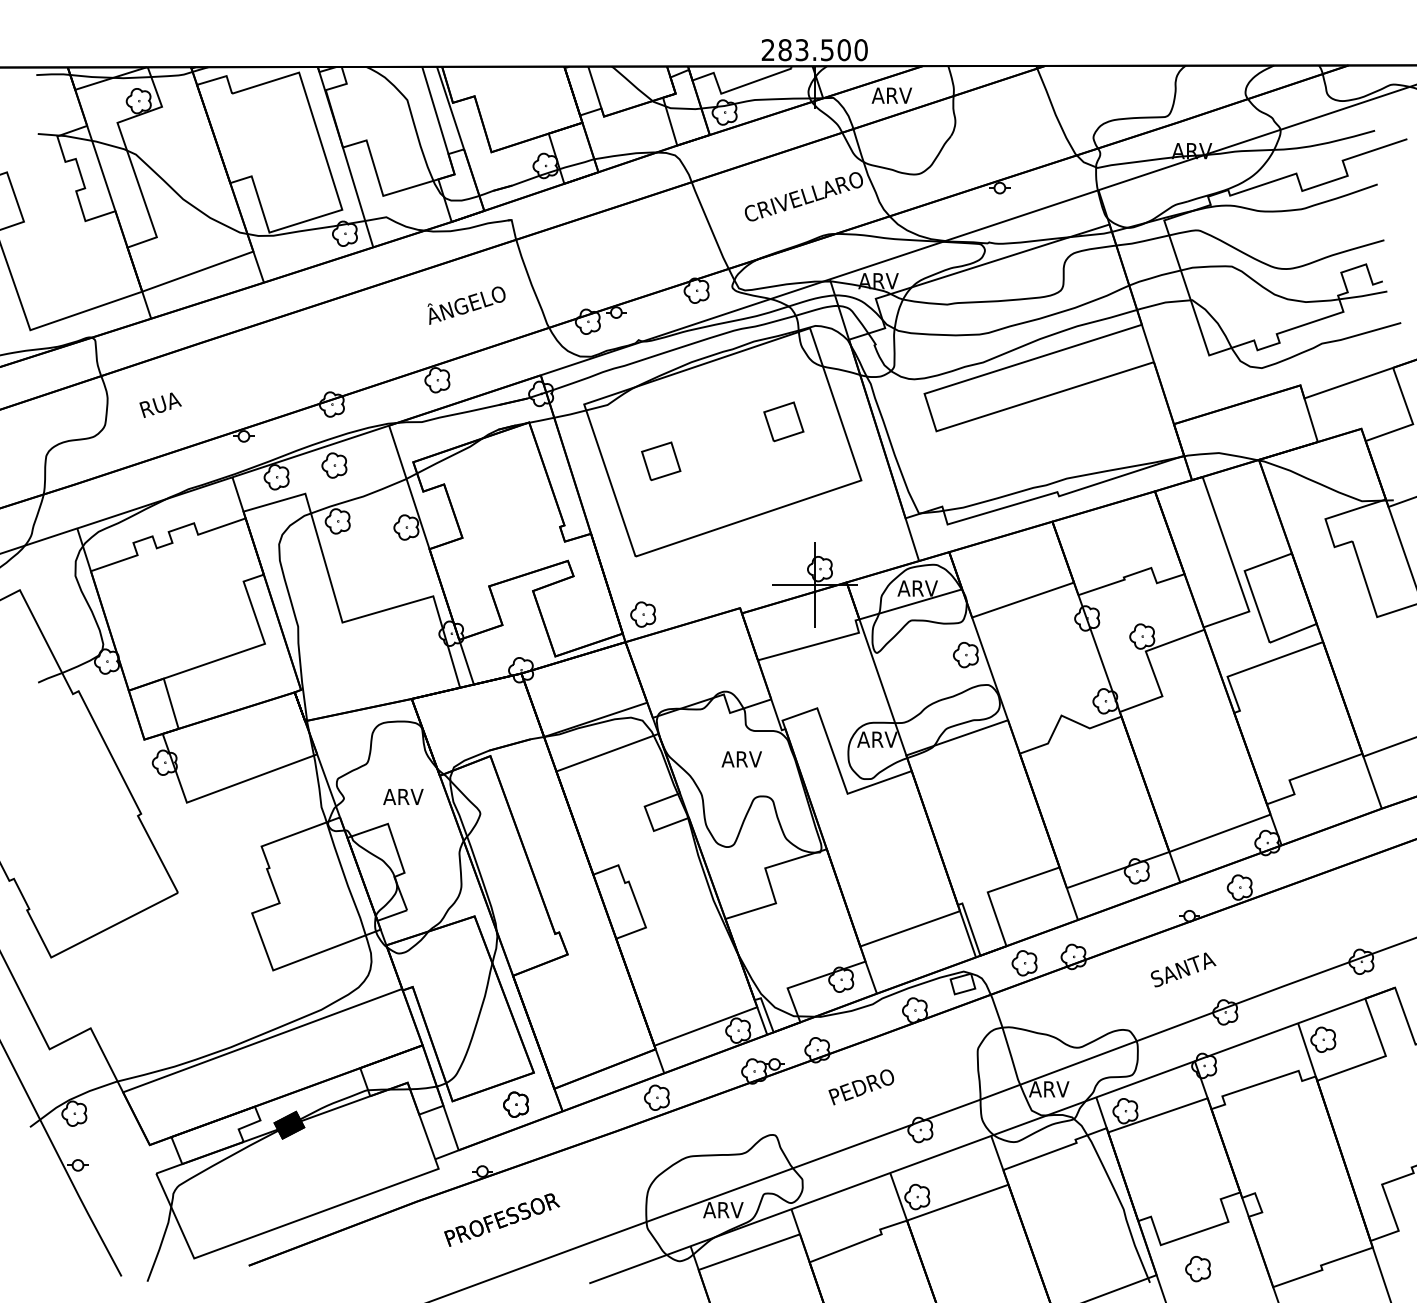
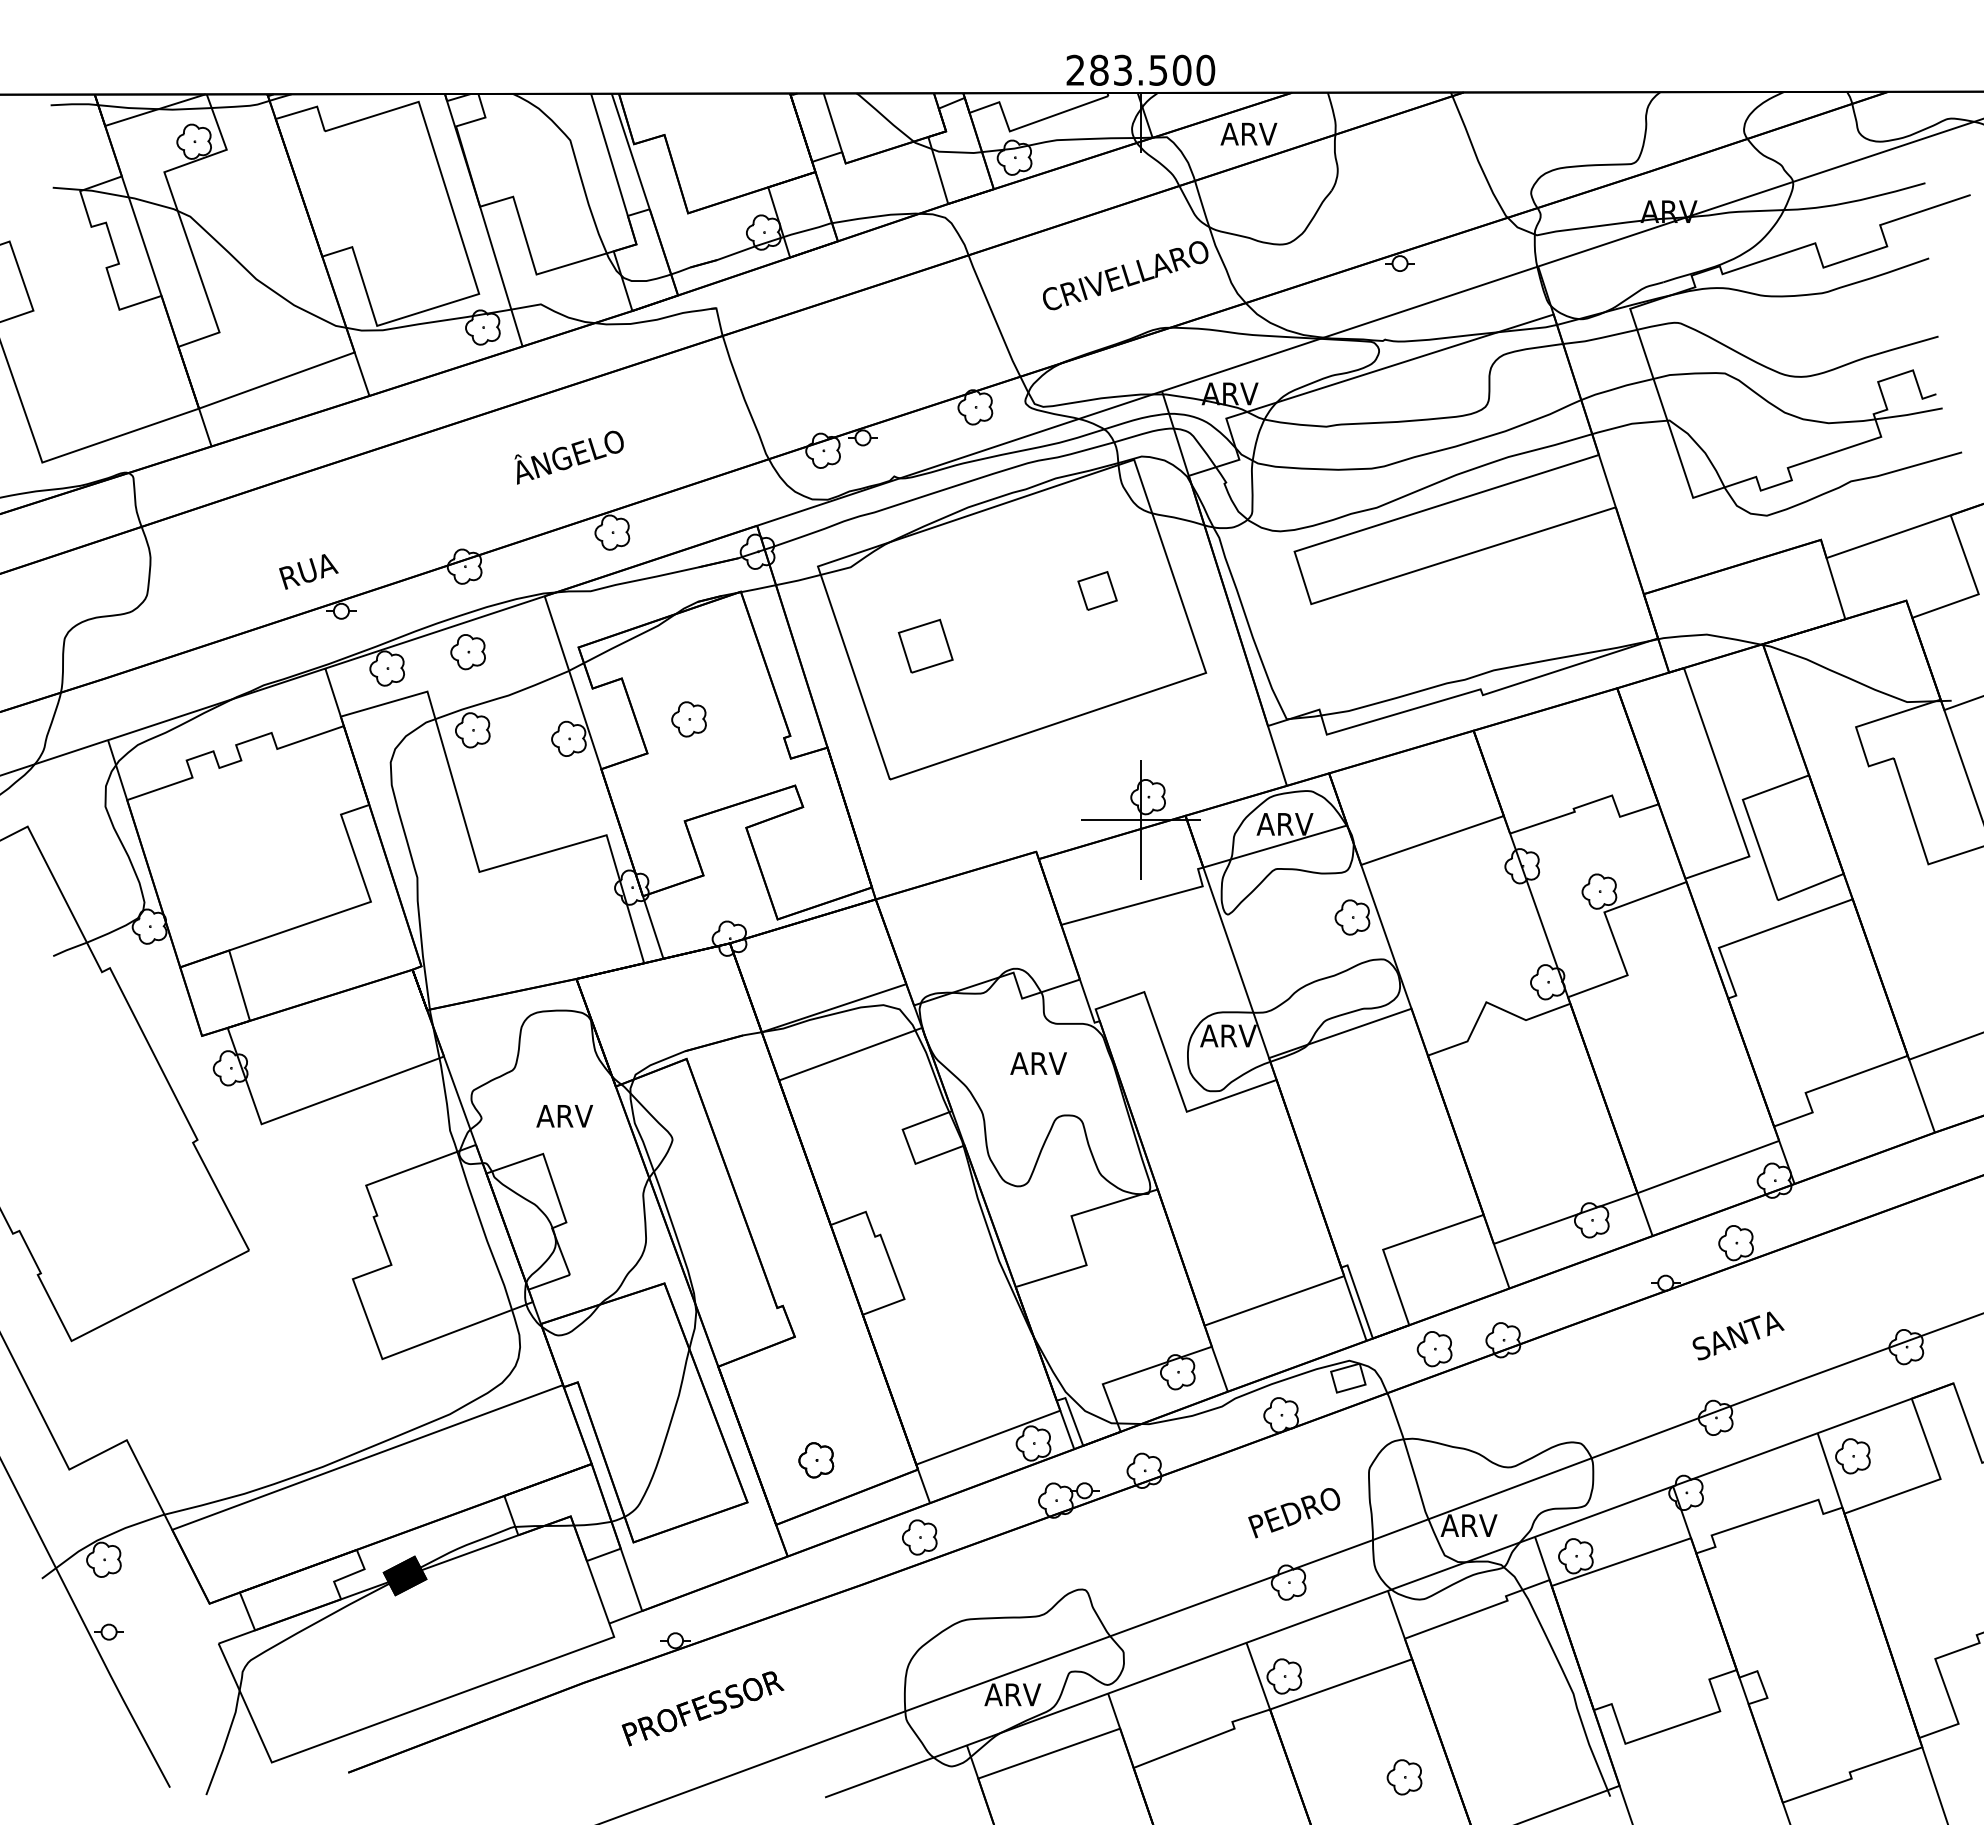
text: (466, 305) -> (569, 457), moved
text: (160, 404) -> (308, 570), moved
part: (783, 421) -> (1097, 590), size x0.7
part: (643, 614) -> (689, 719), moved
text: (1183, 969) -> (1738, 1335), moved
text: (861, 1087) -> (1294, 1513), moved
part: (515, 1104) -> (815, 1460), moved
part: (1198, 1269) -> (1405, 1777), moved

